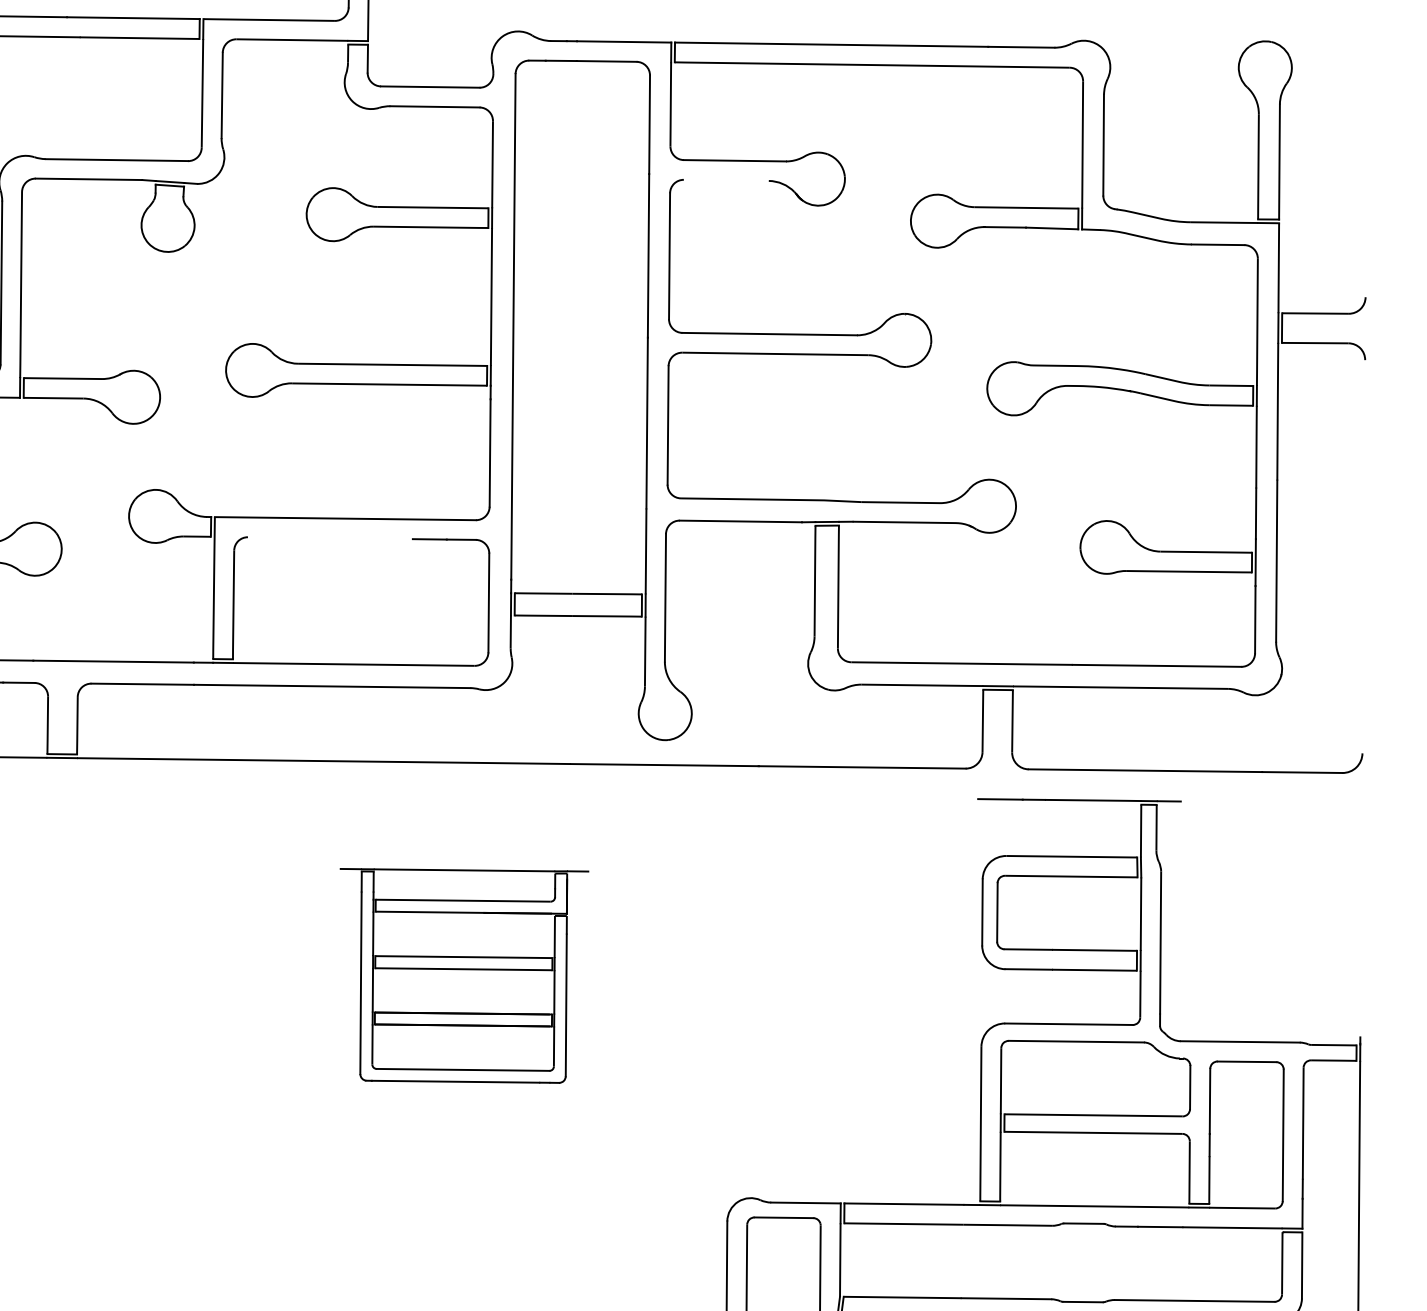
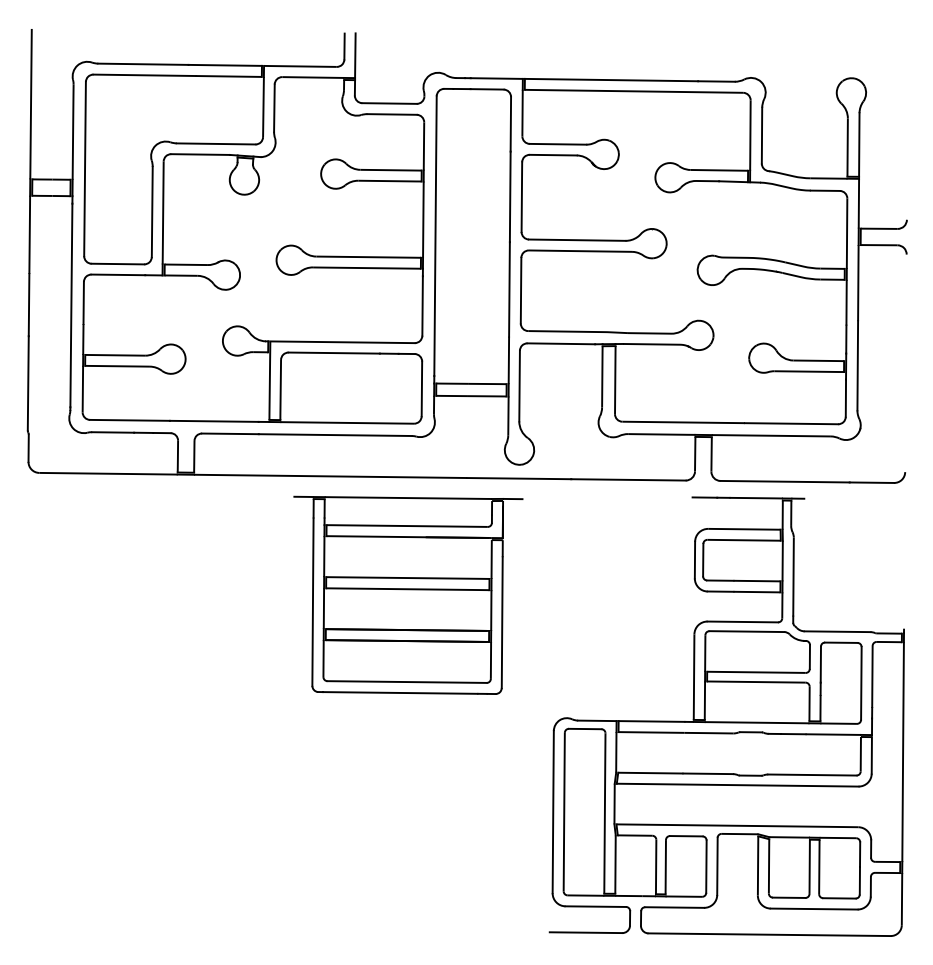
line: (724, 179) -> (552, 154), added
line: (329, 537) -> (333, 352), added
part: (464, 974) -> (408, 594), size x1.67

